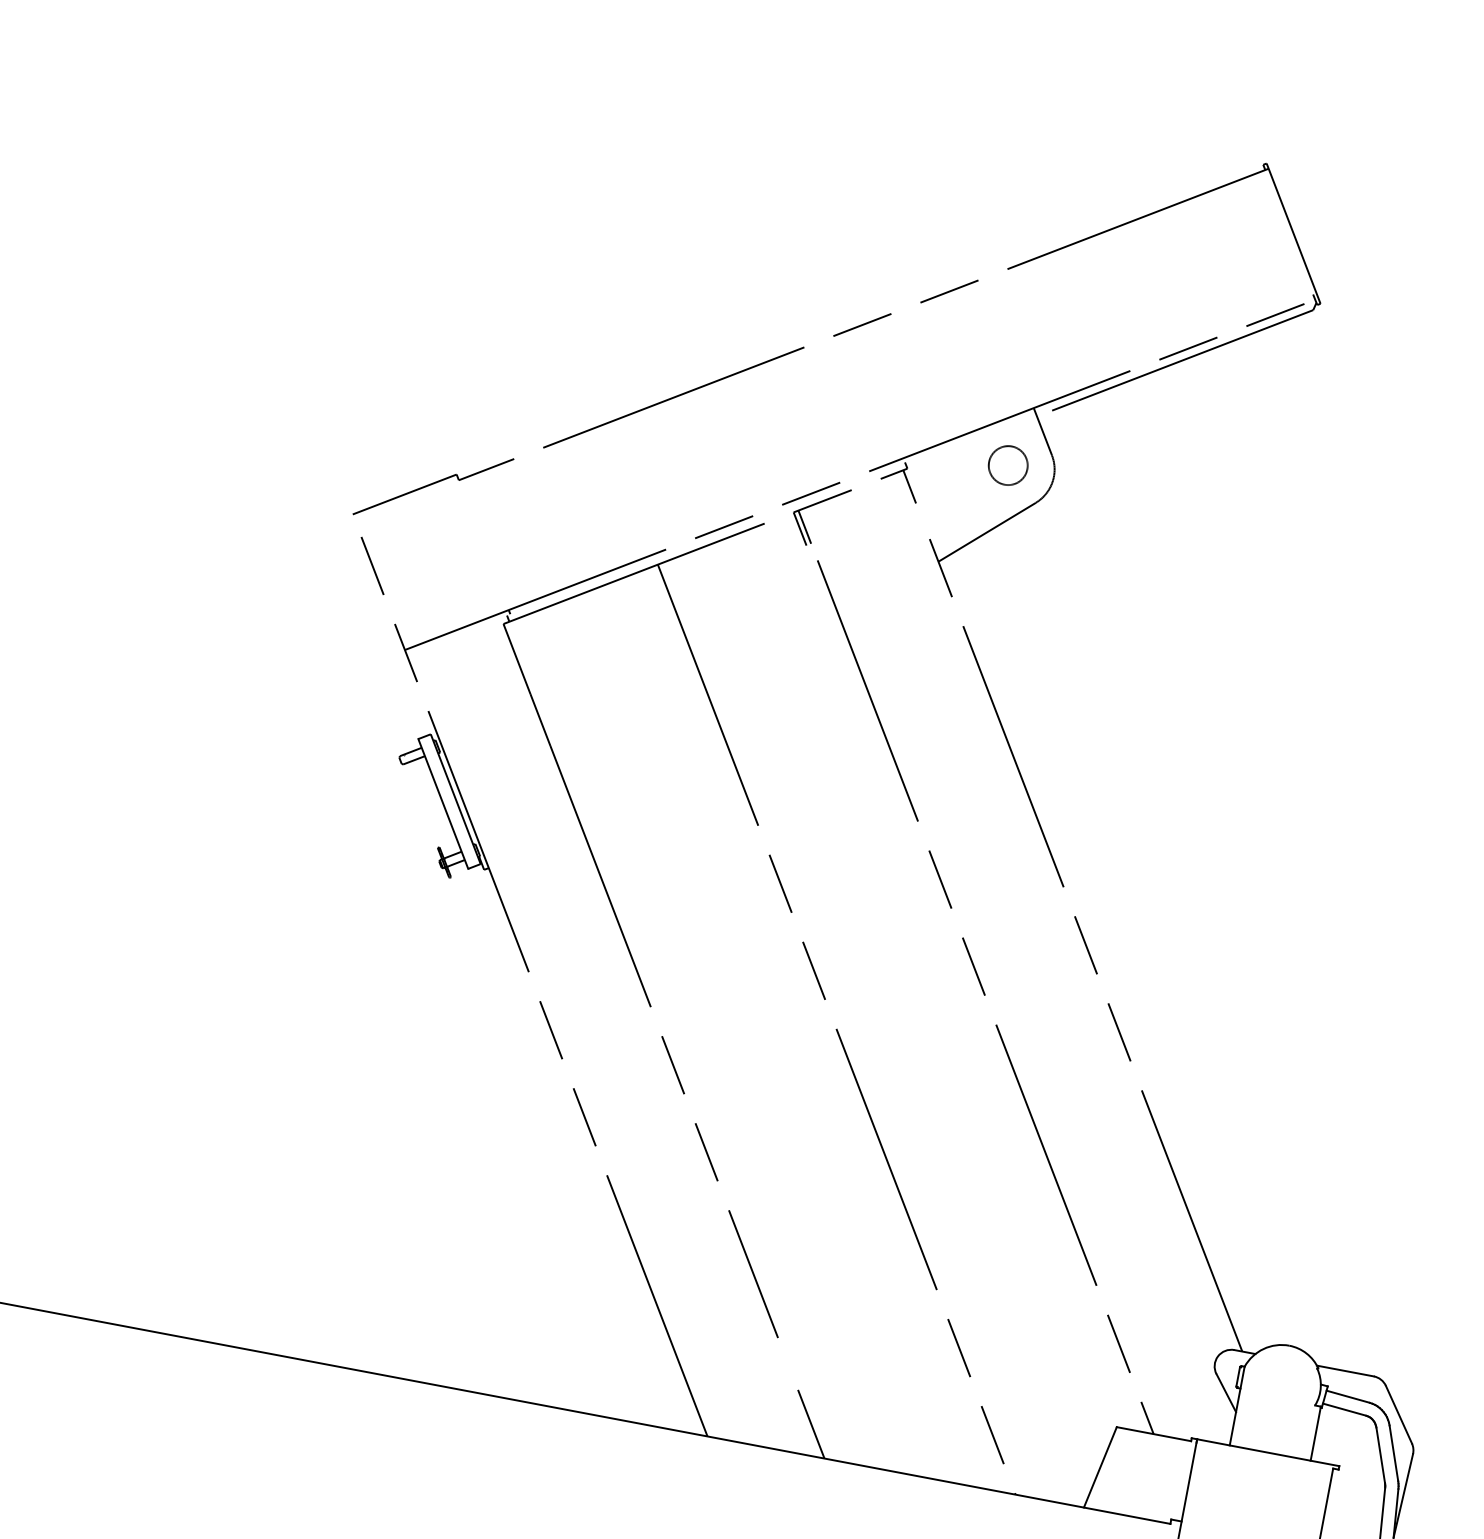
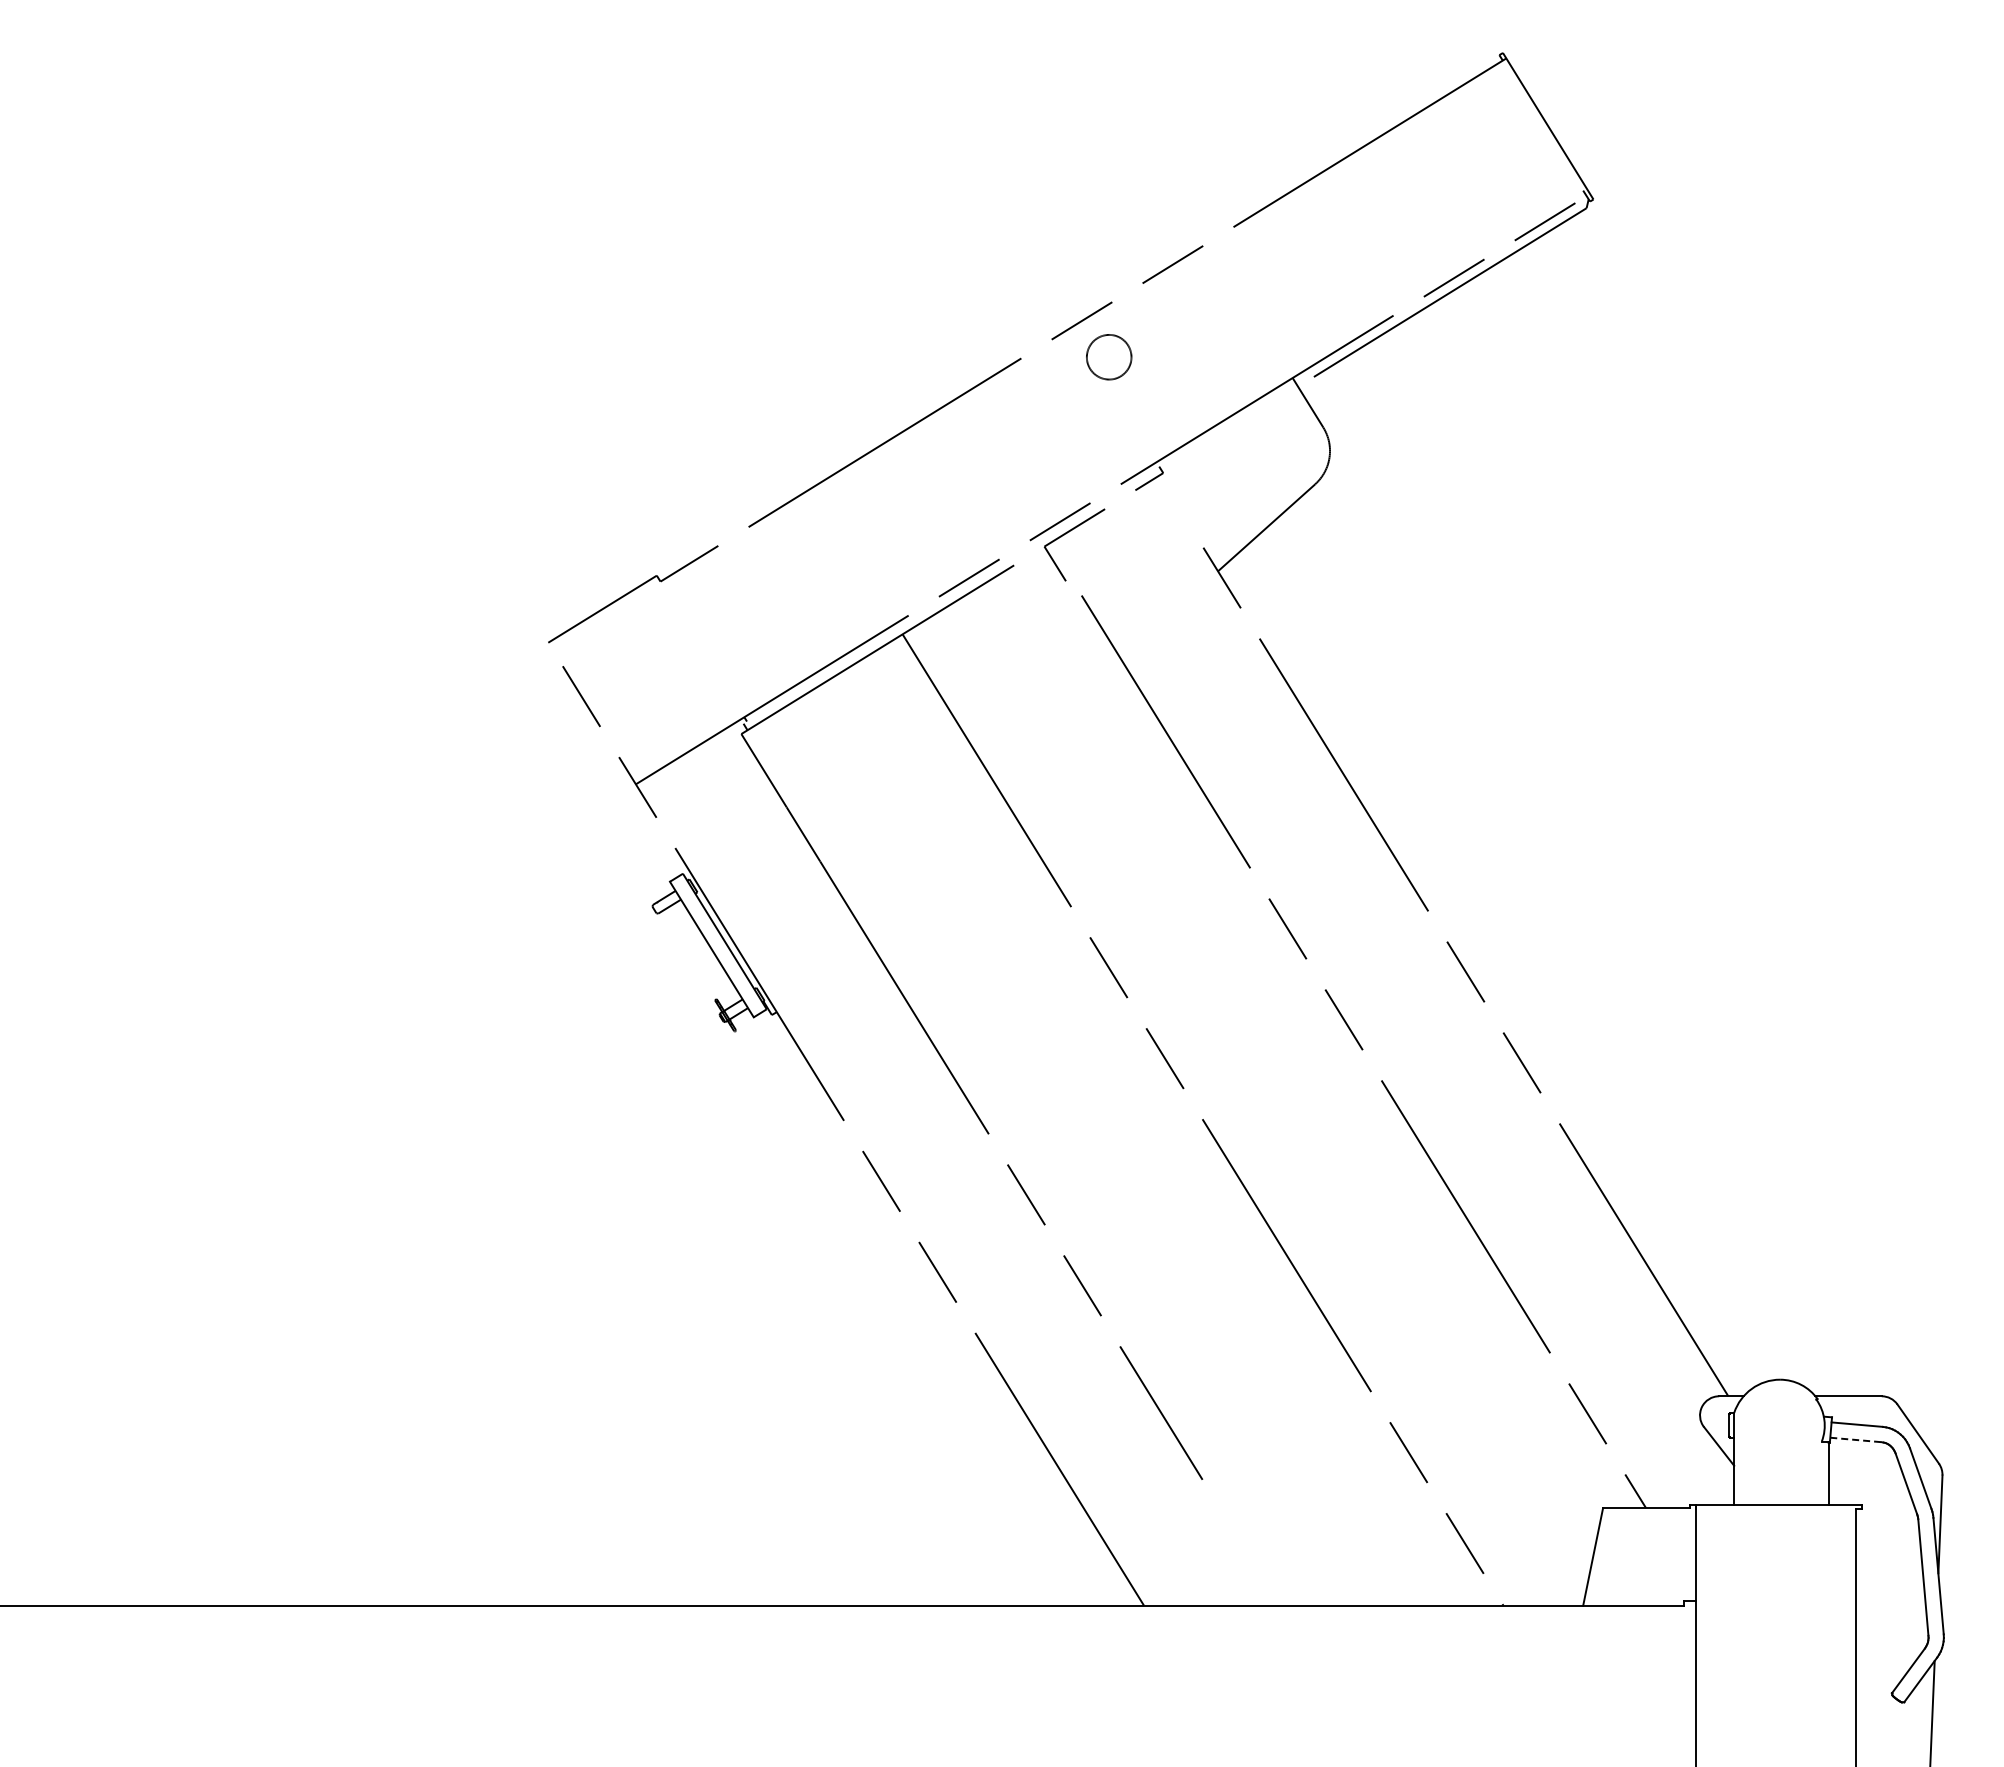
circle: (1008, 465) -> (1109, 357), moved
line: (909, 486) -> (1169, 492), removed
line: (804, 526) -> (1059, 560), removed
line: (1344, 1409) -> (1855, 1439), solid -> dashed
line: (811, 1423) -> (1258, 1569), removed

